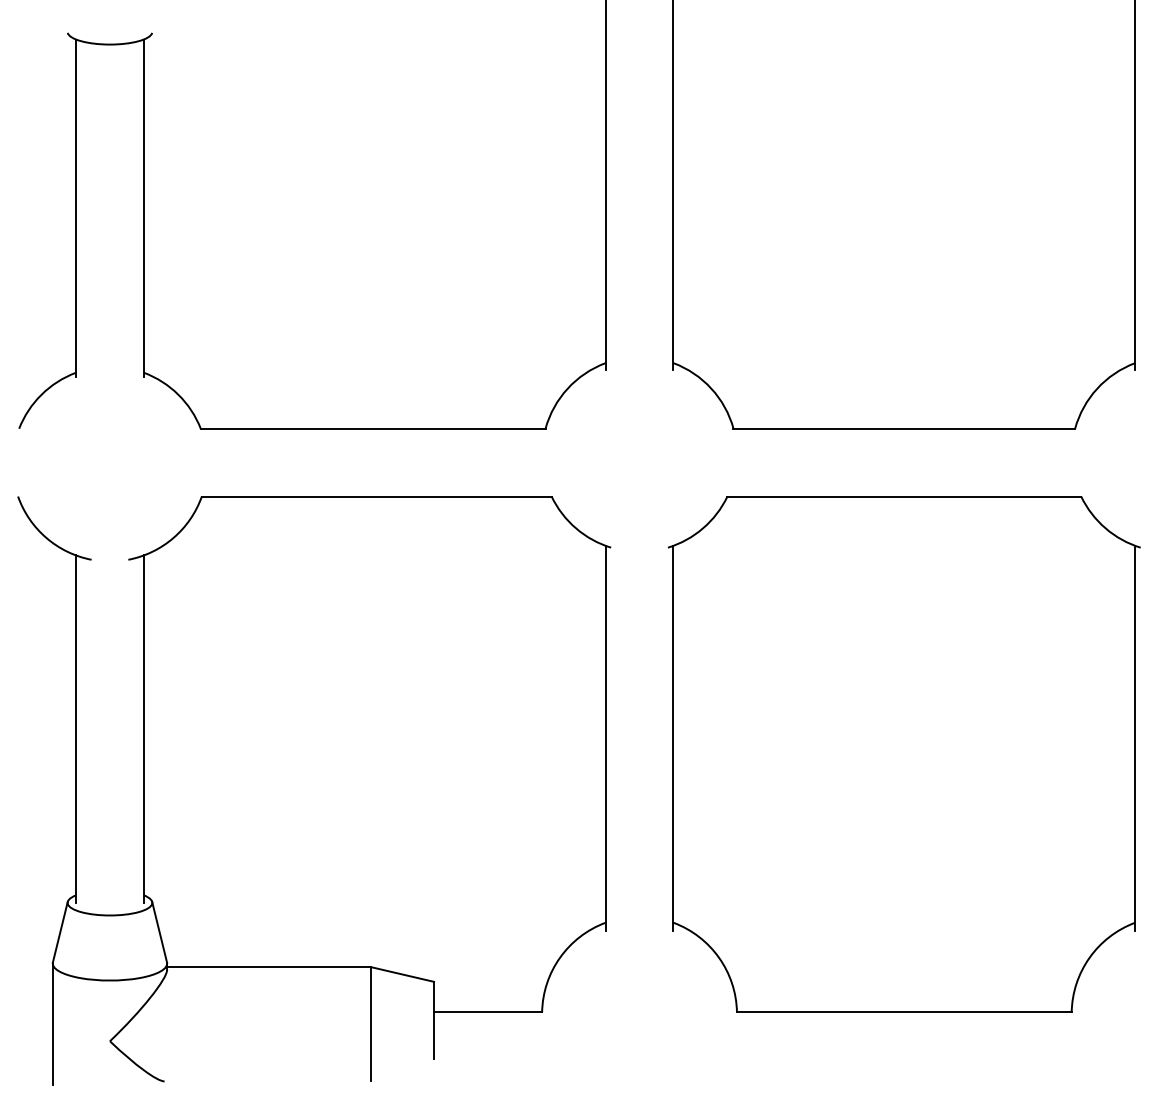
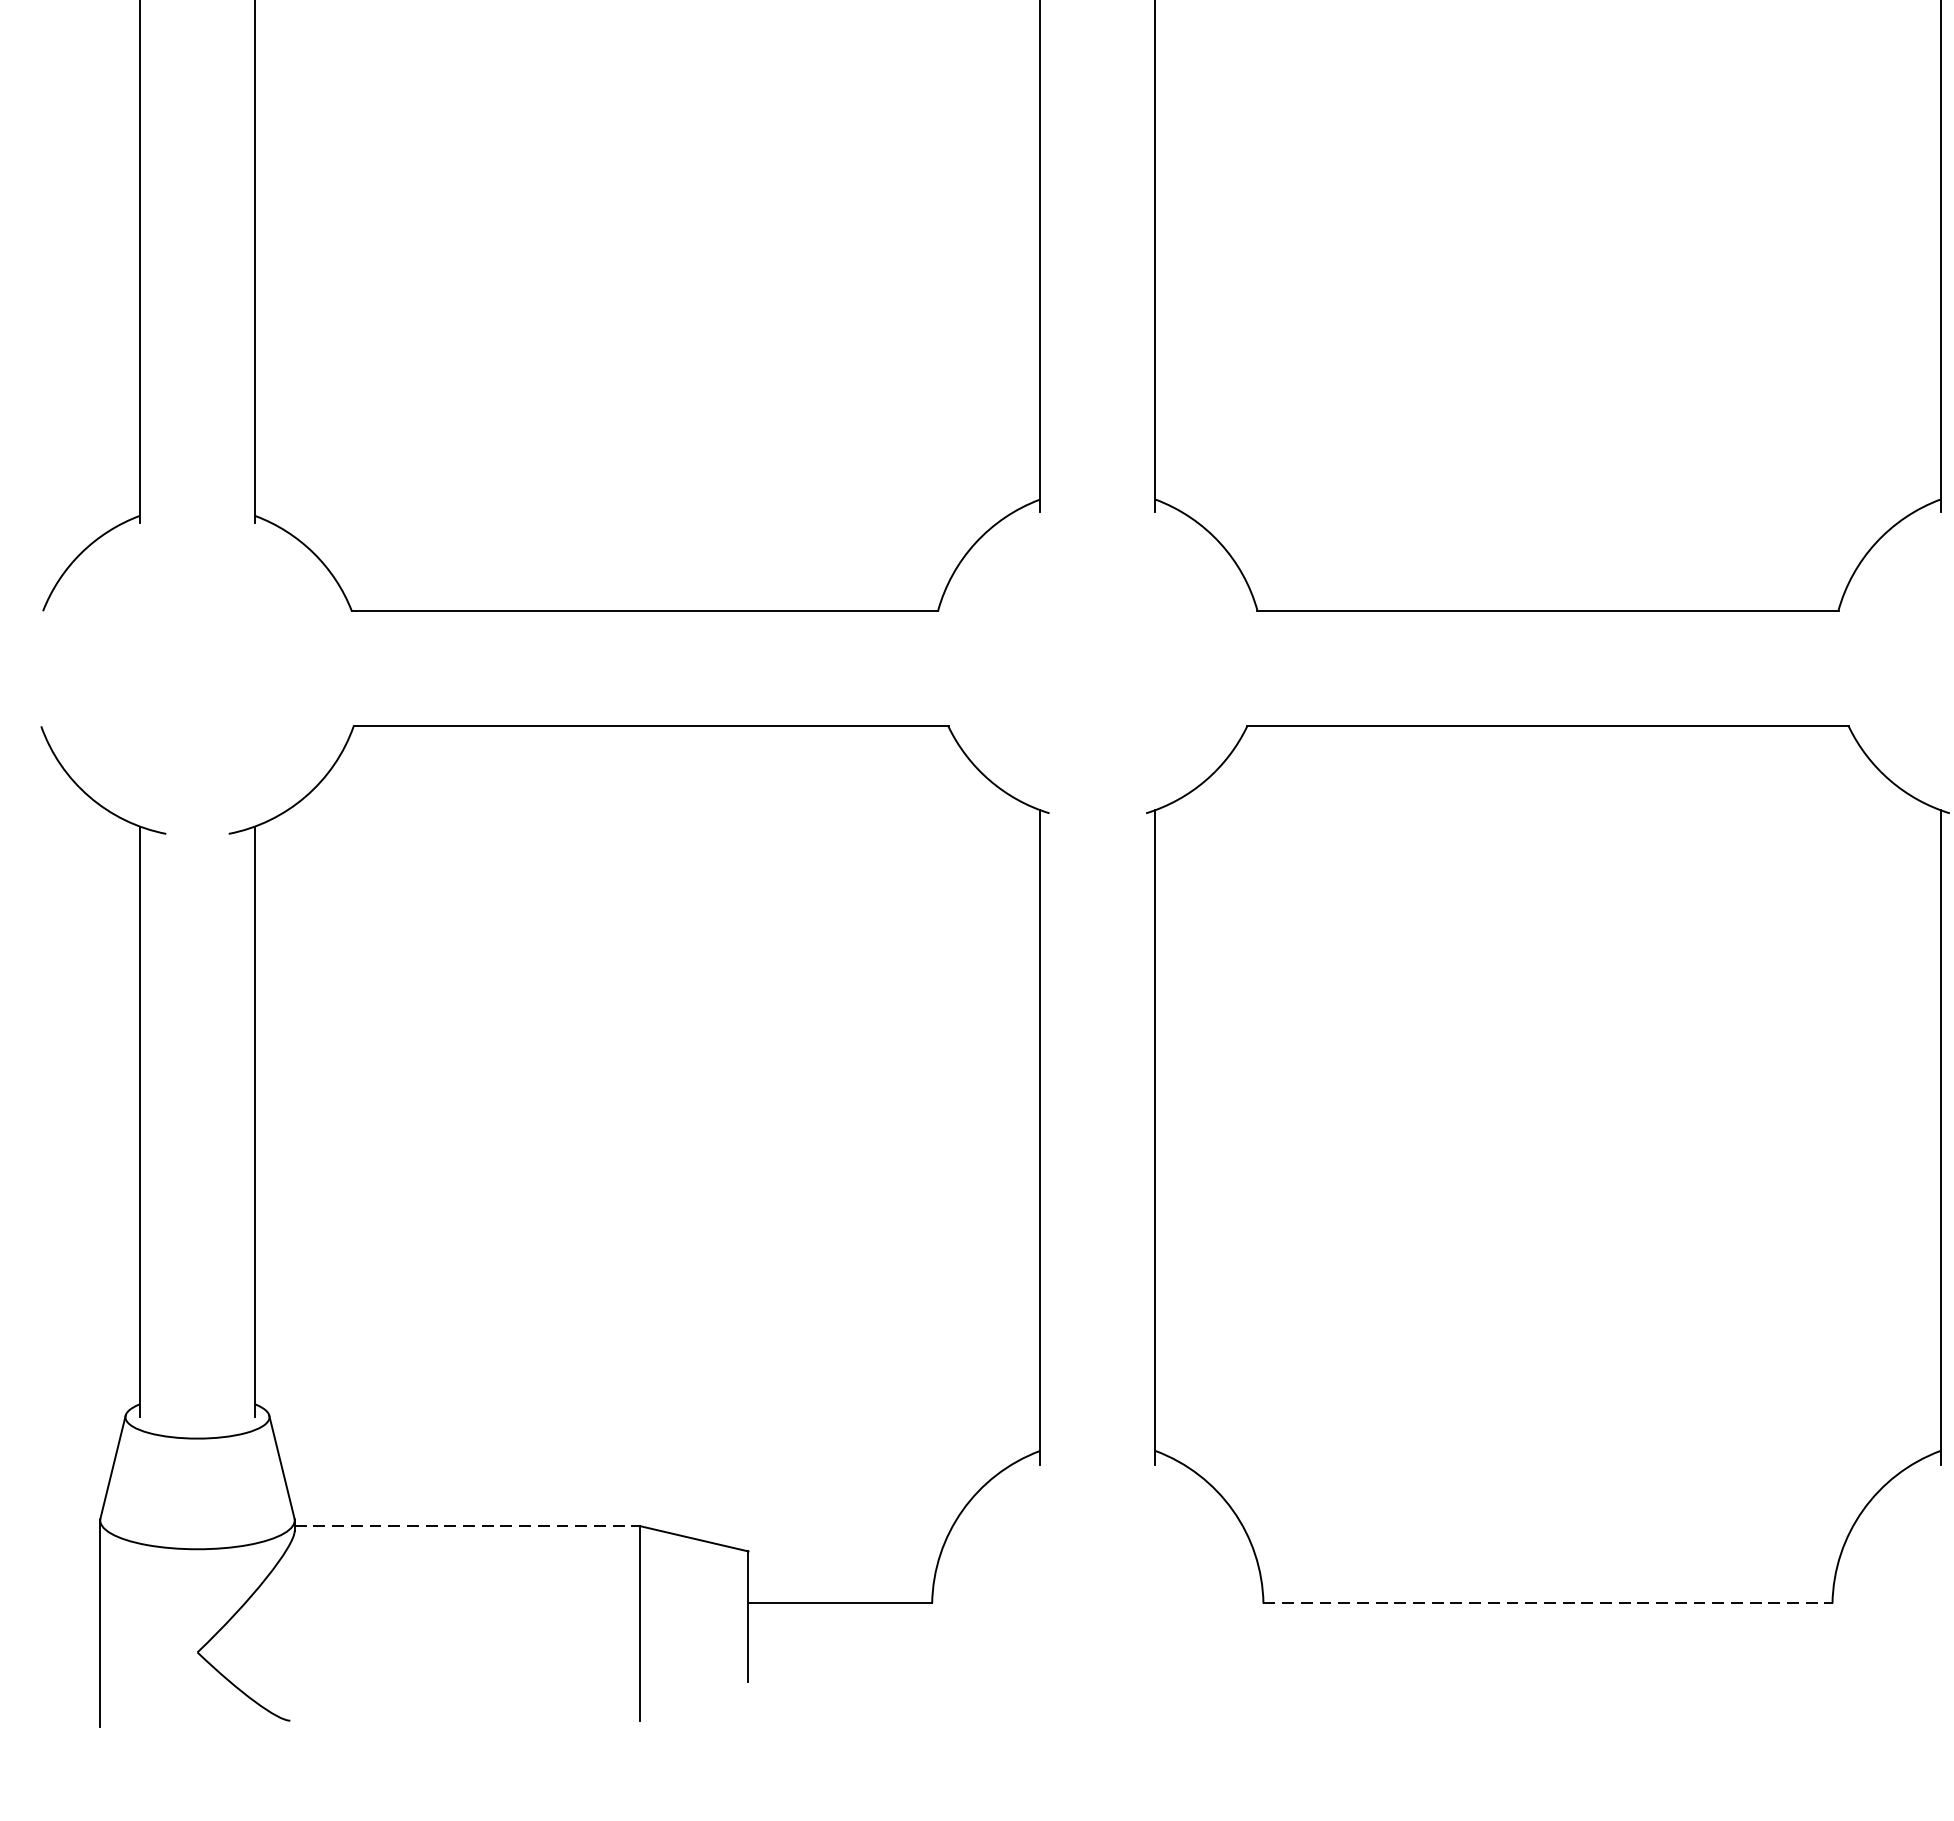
line: (268, 967) -> (466, 1527), solid -> dashed
line: (904, 1012) -> (1548, 1603), solid -> dashed

